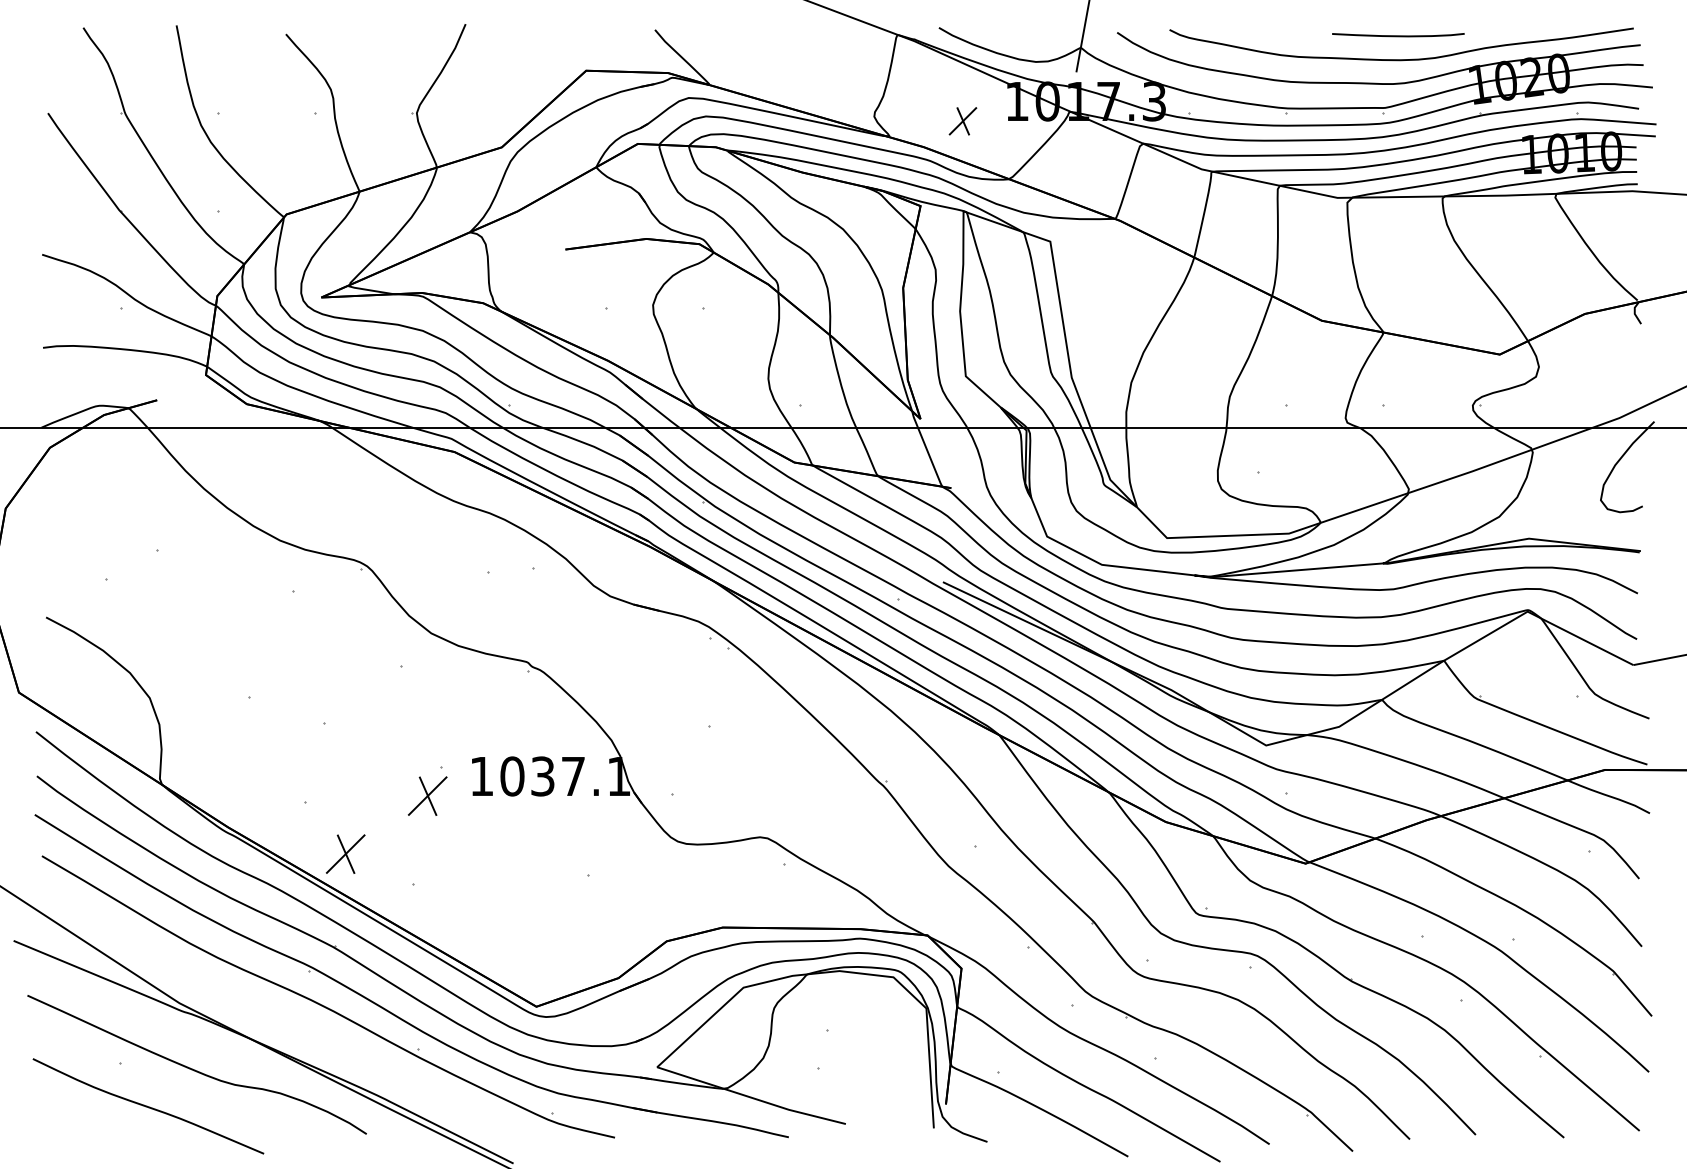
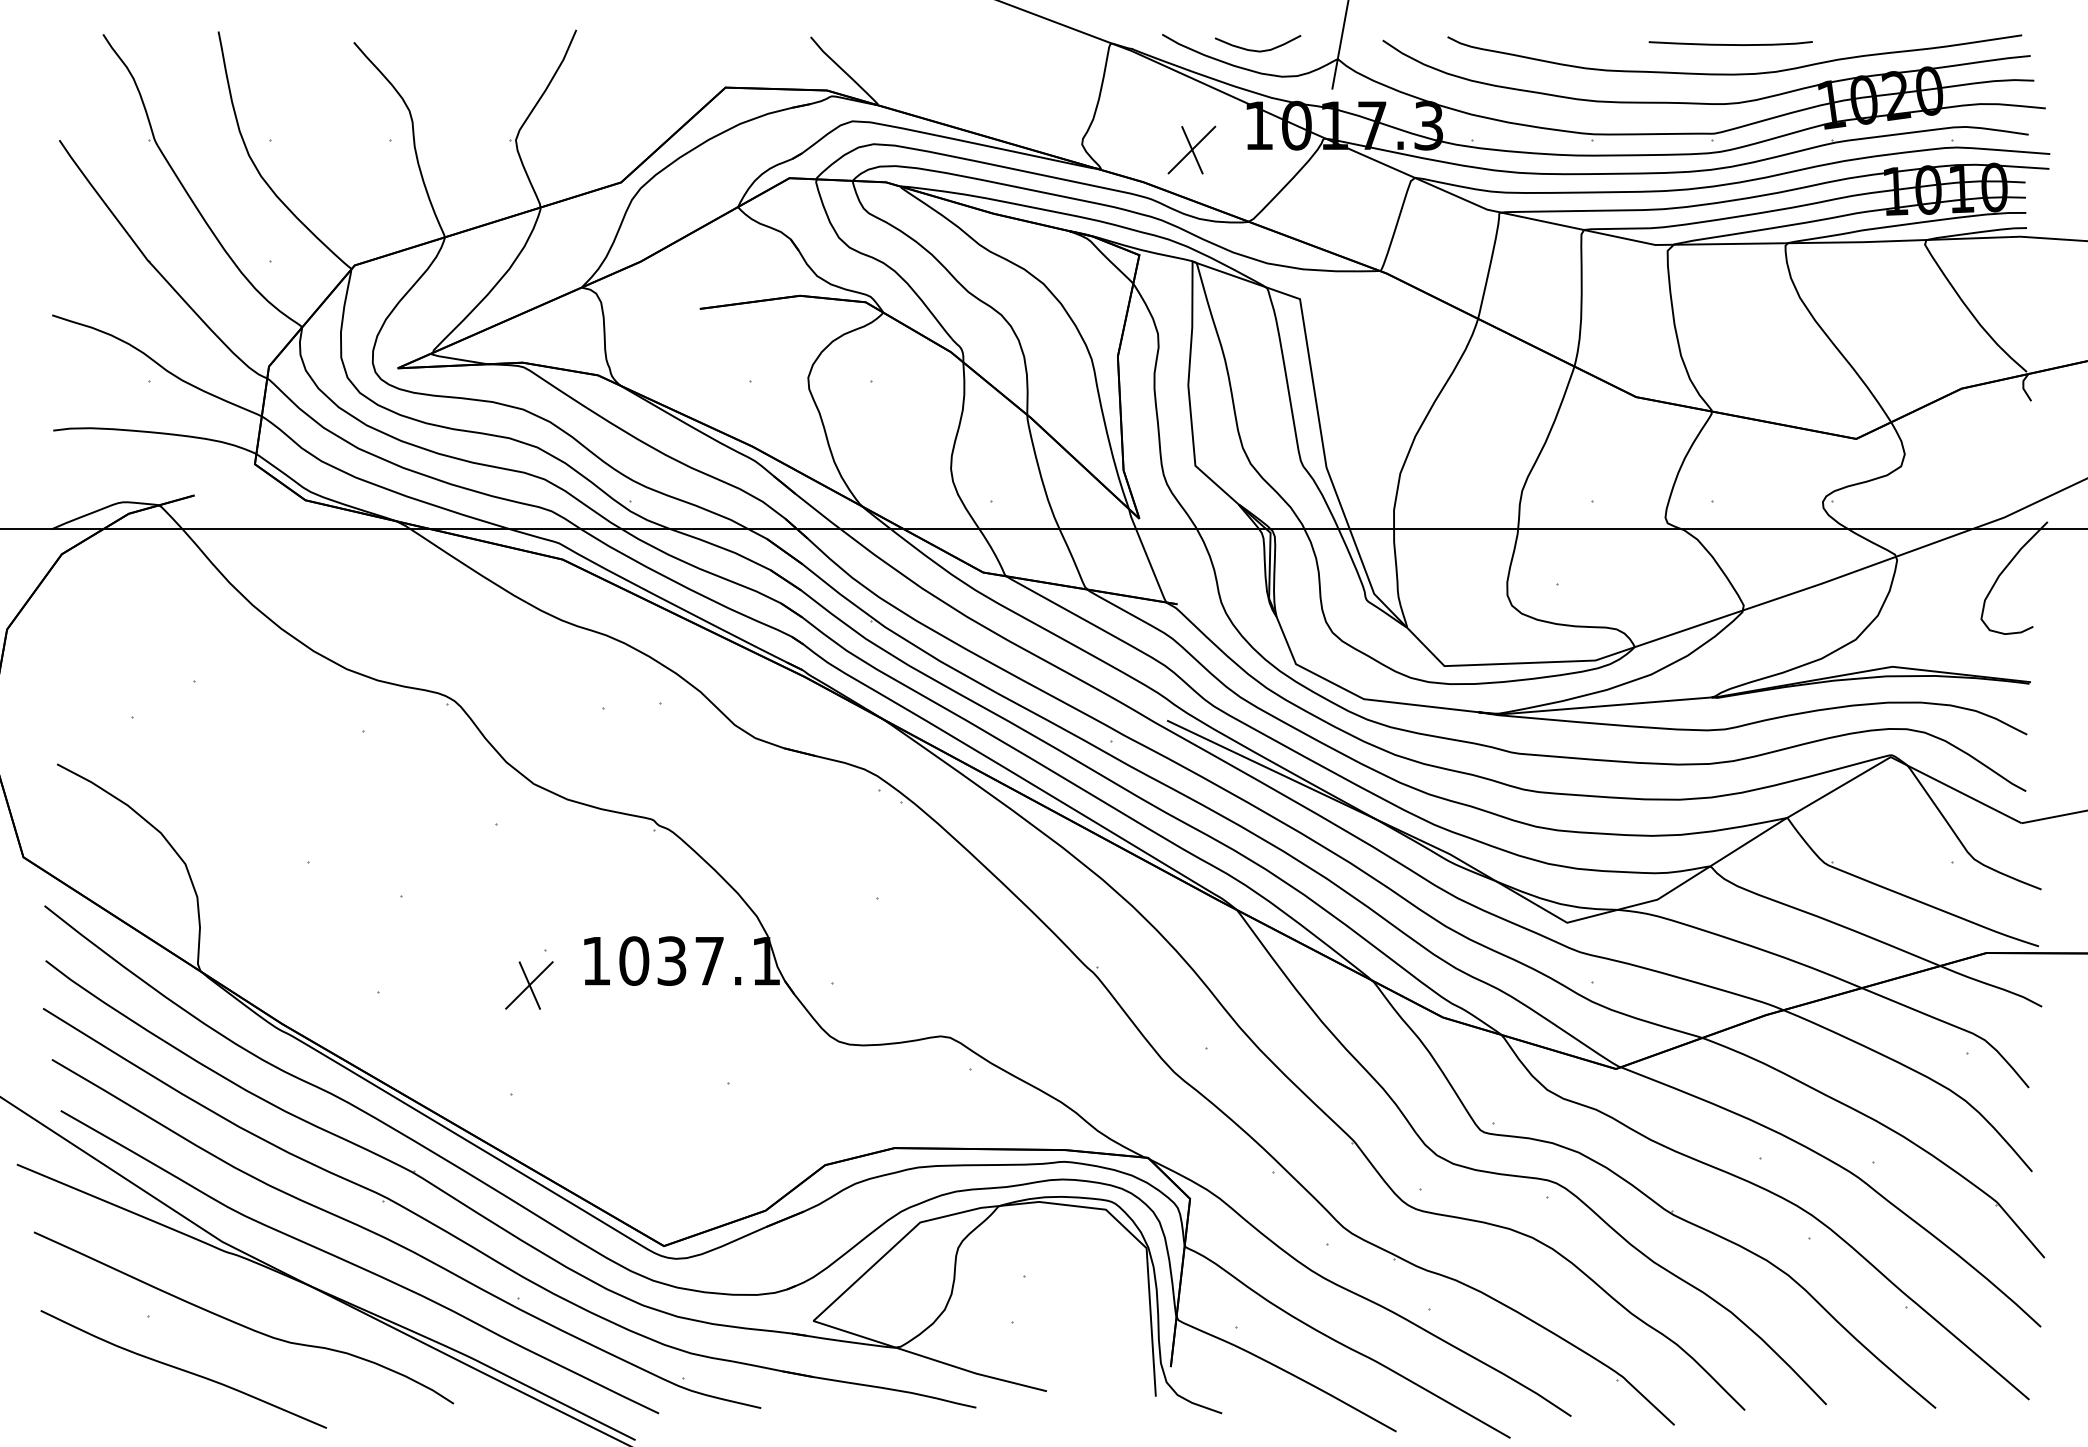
curve: (1016, 40) -> (1258, 50), added
part: (962, 121) -> (1191, 150), size x1.43
part: (345, 853) -> (427, 1056), removed
curve: (288, 1021) -> (357, 1264), added

